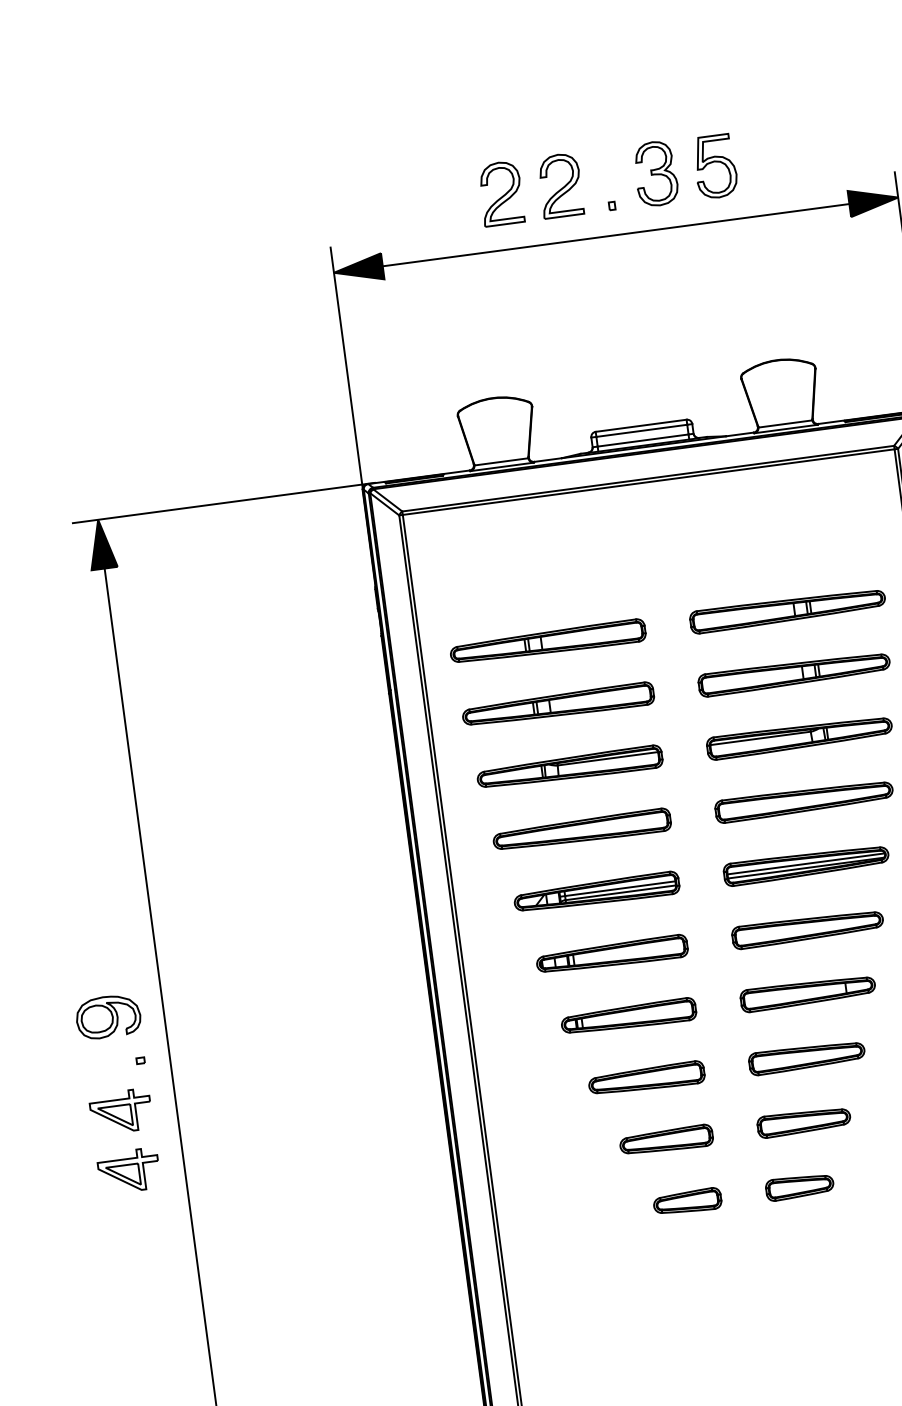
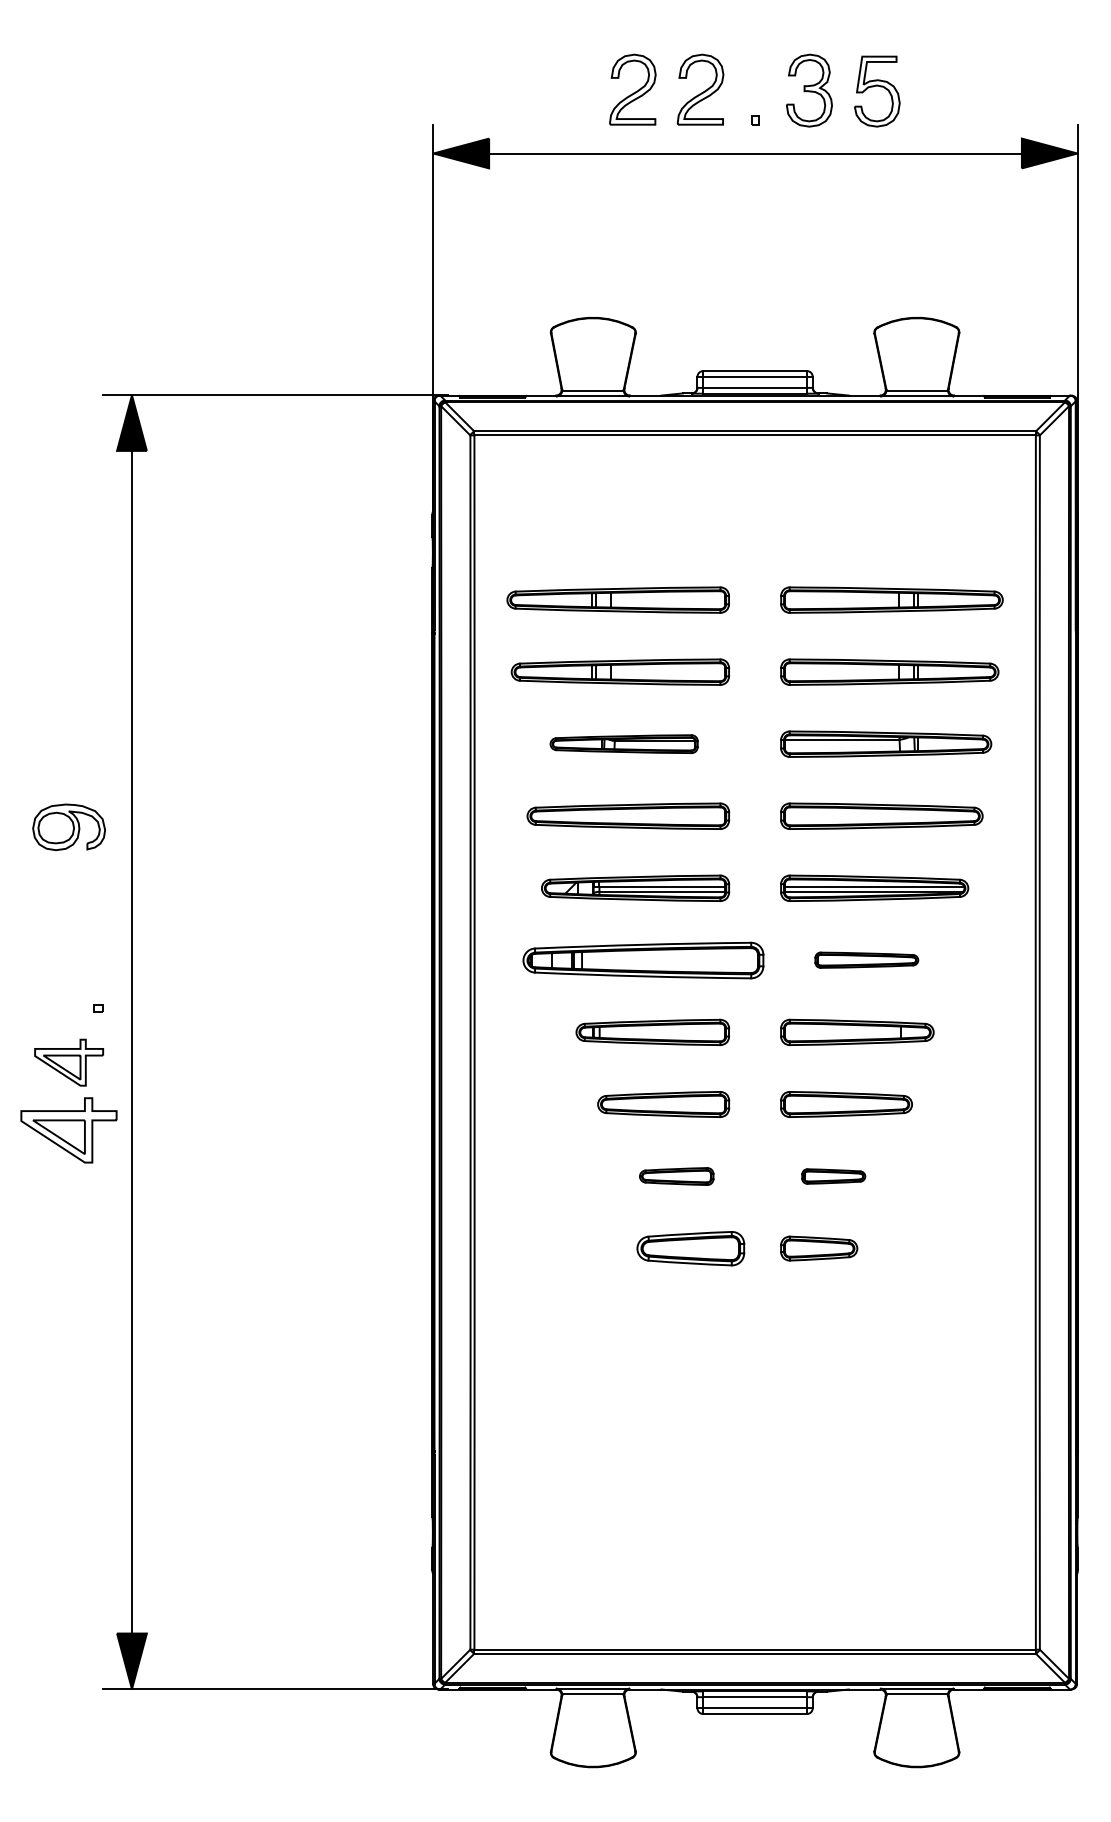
part: (570, 767) -> (624, 743), size x0.7
part: (807, 928) -> (866, 959), size x0.6
part: (612, 954) -> (643, 959), size x1.4
part: (107, 1017) -> (68, 827), moved
part: (803, 1122) -> (833, 1176), size x0.6
part: (666, 1140) -> (676, 1176), size x0.7
part: (129, 1171) -> (69, 1130), size x1.4
part: (687, 1201) -> (691, 1248), size x1.4

